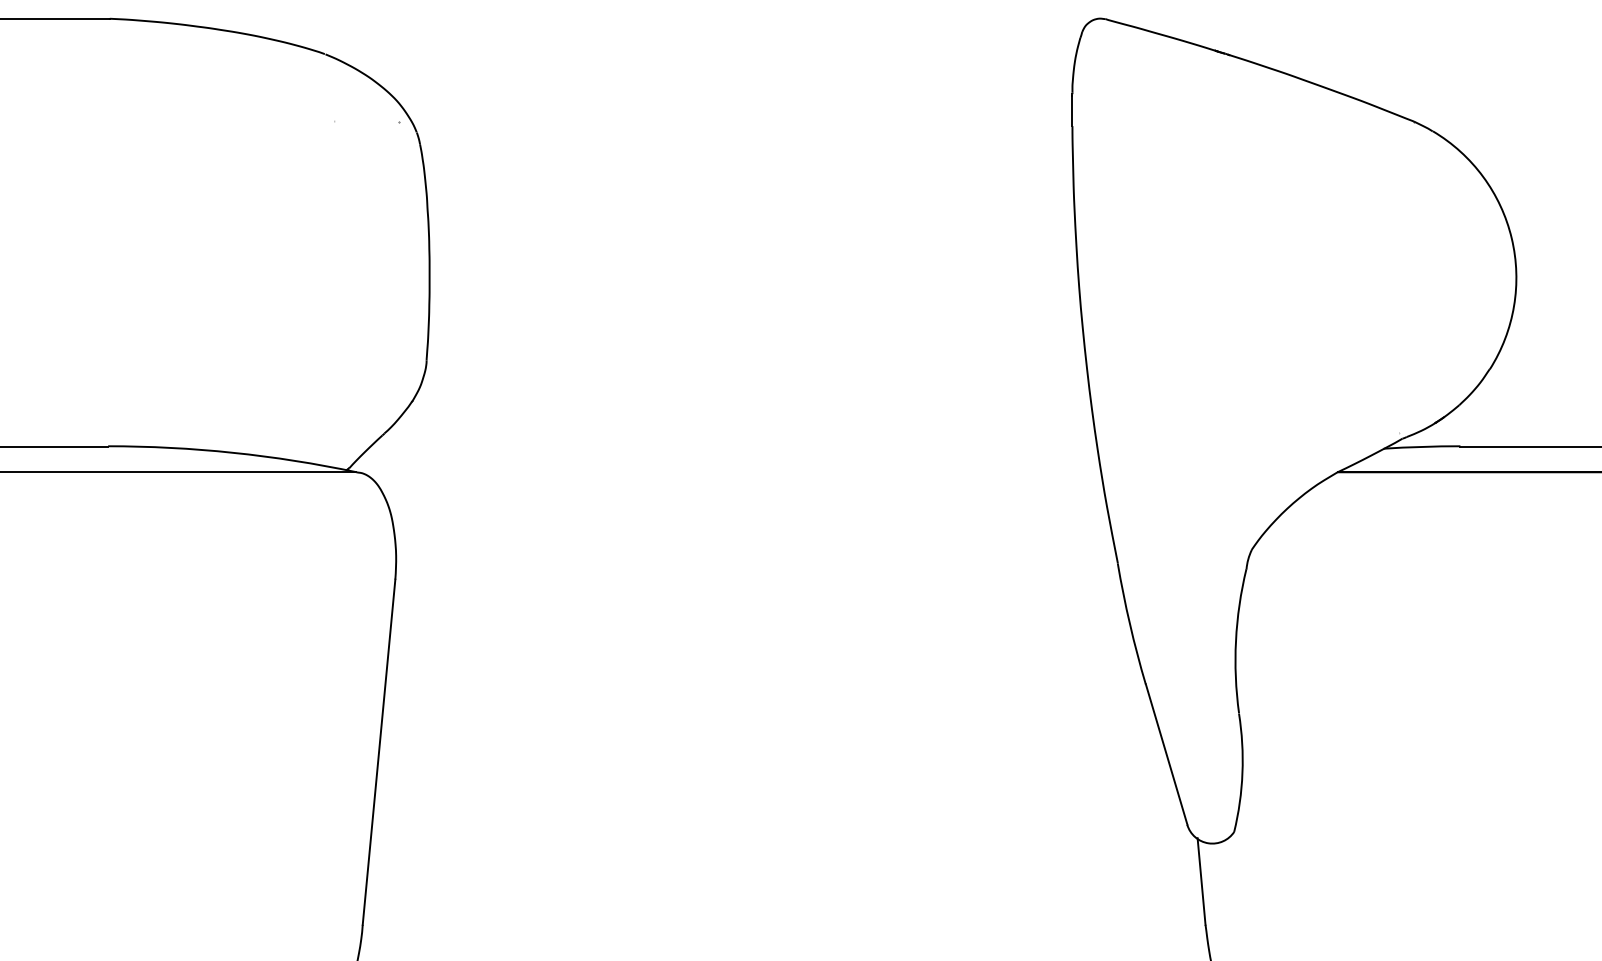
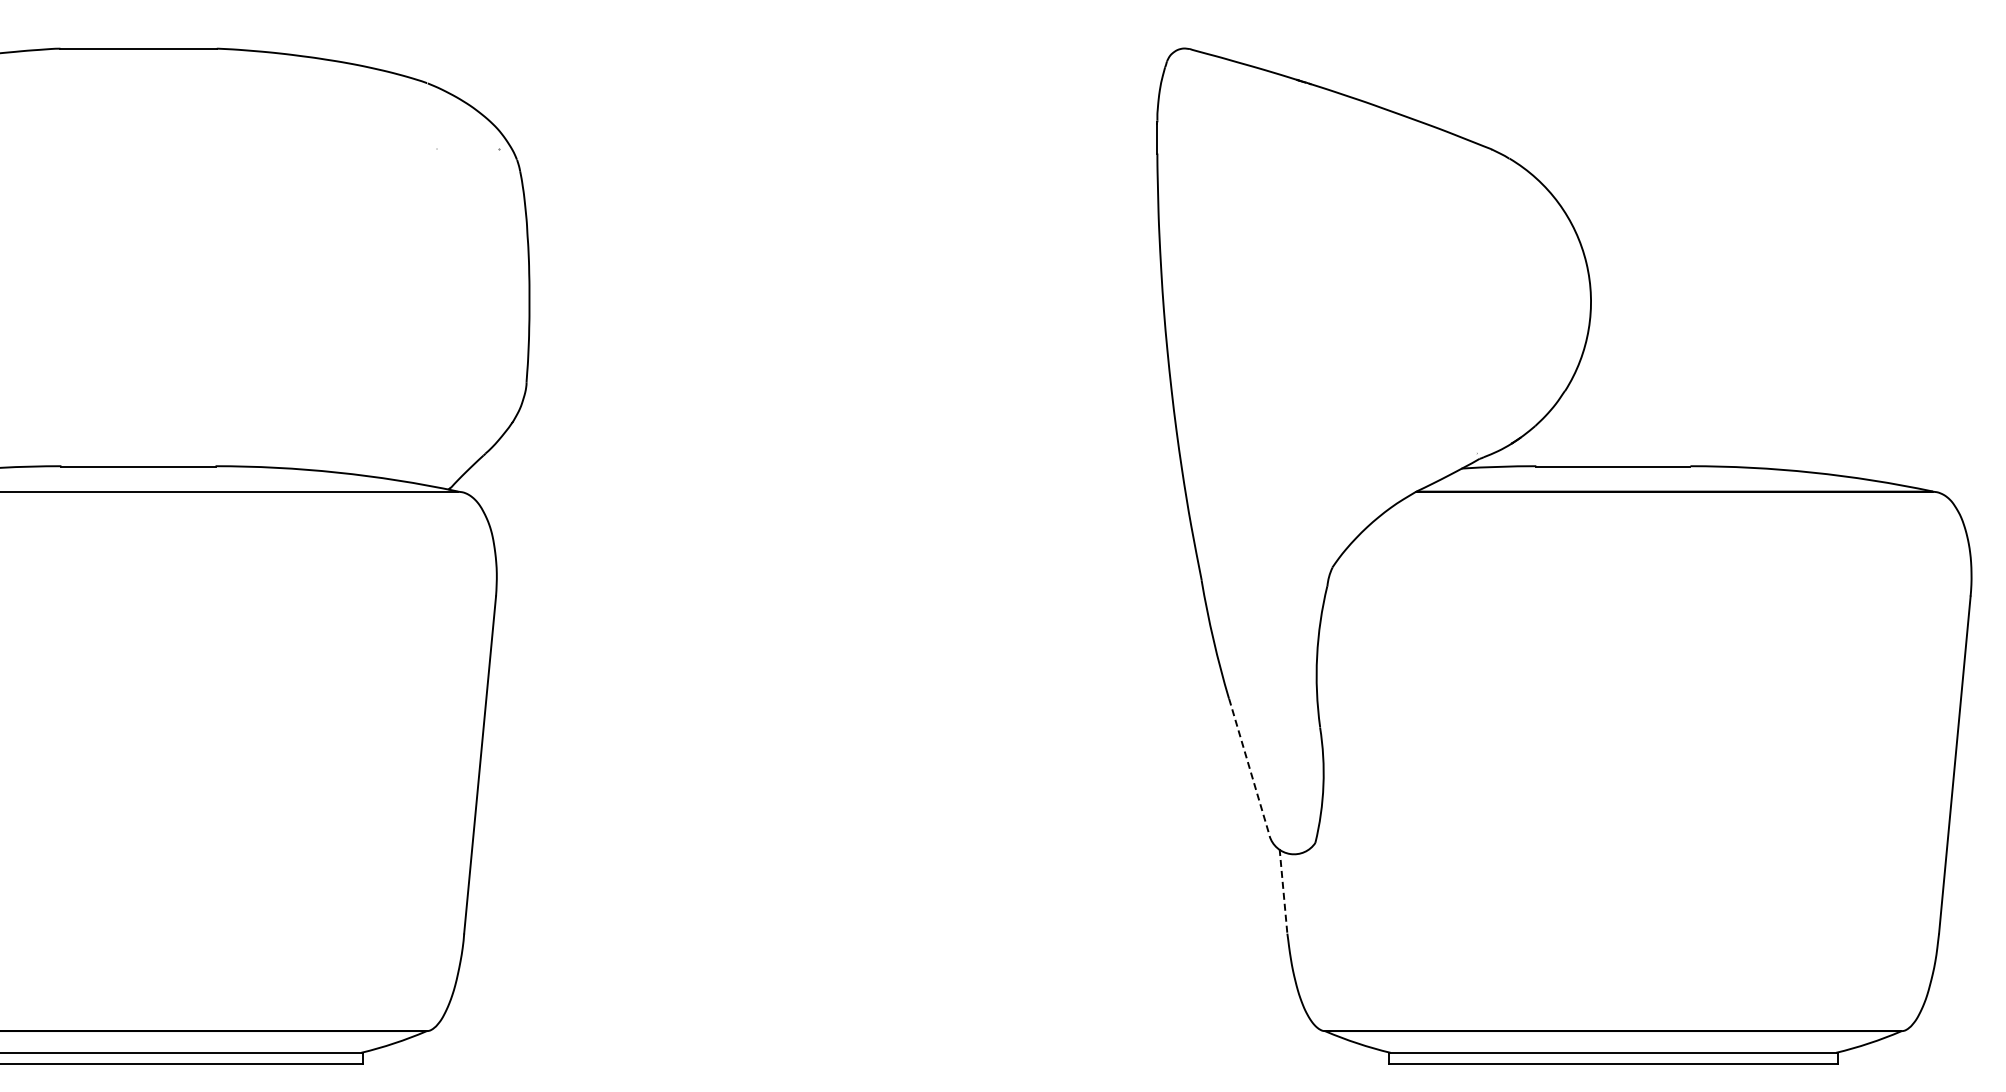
line: (1166, 754) -> (1249, 767), solid -> dashed
line: (1201, 881) -> (1283, 891), solid -> dashed

